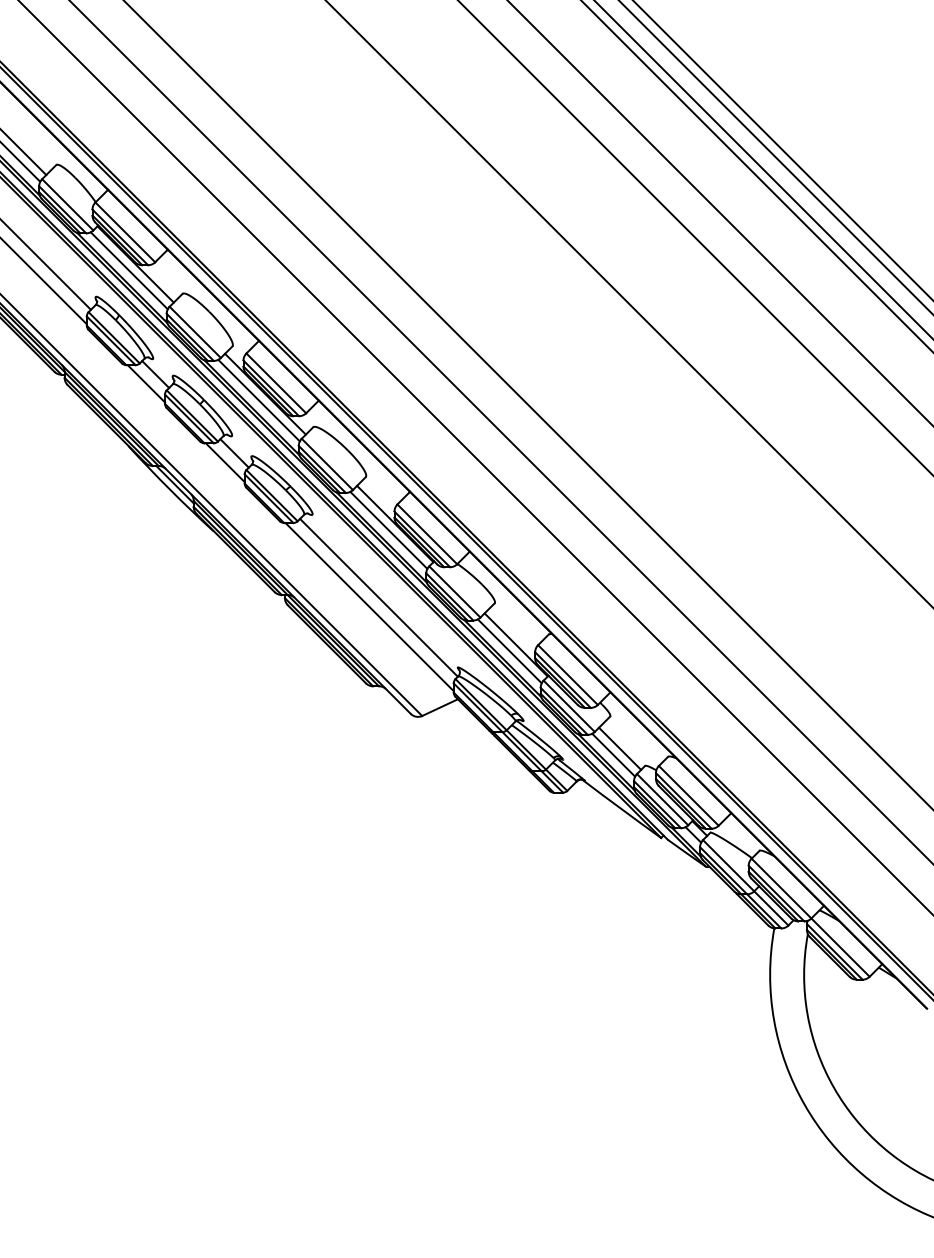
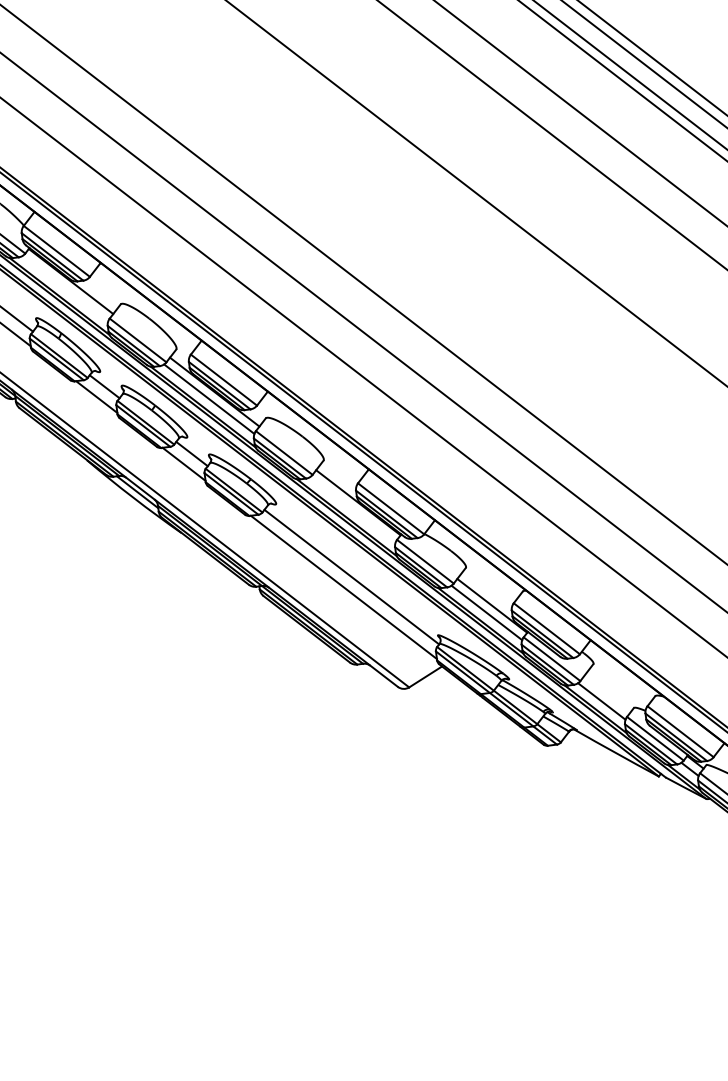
line: (128, 270) -> (64, 288), removed
line: (388, 529) -> (352, 508), removed
line: (620, 748) -> (607, 694), removed

